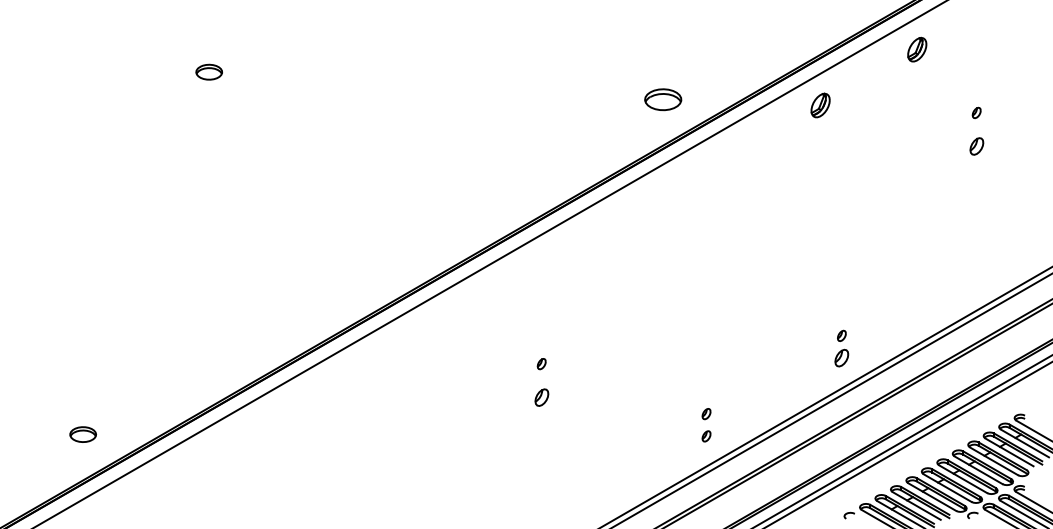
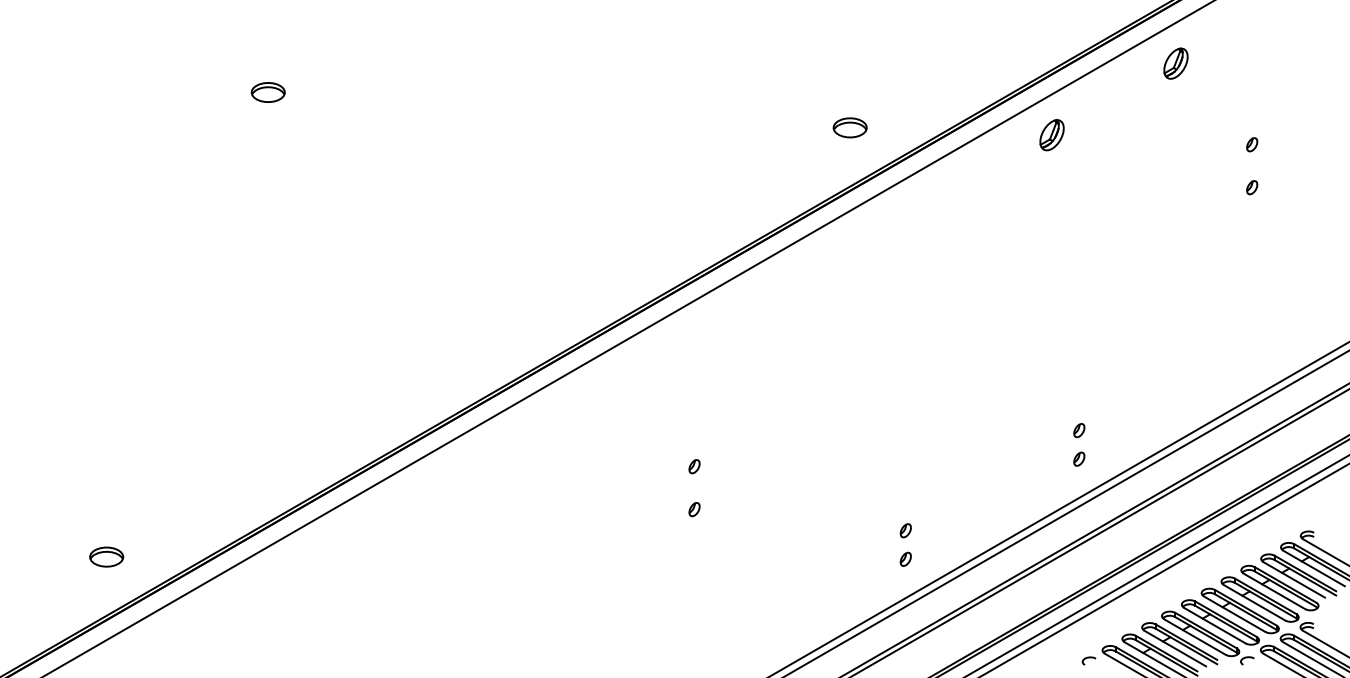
part: (662, 99) -> (849, 127), size x0.71
part: (976, 146) -> (1251, 187), size x0.62
part: (841, 358) -> (1078, 459), size x0.62
part: (541, 397) -> (694, 509), size x0.62

